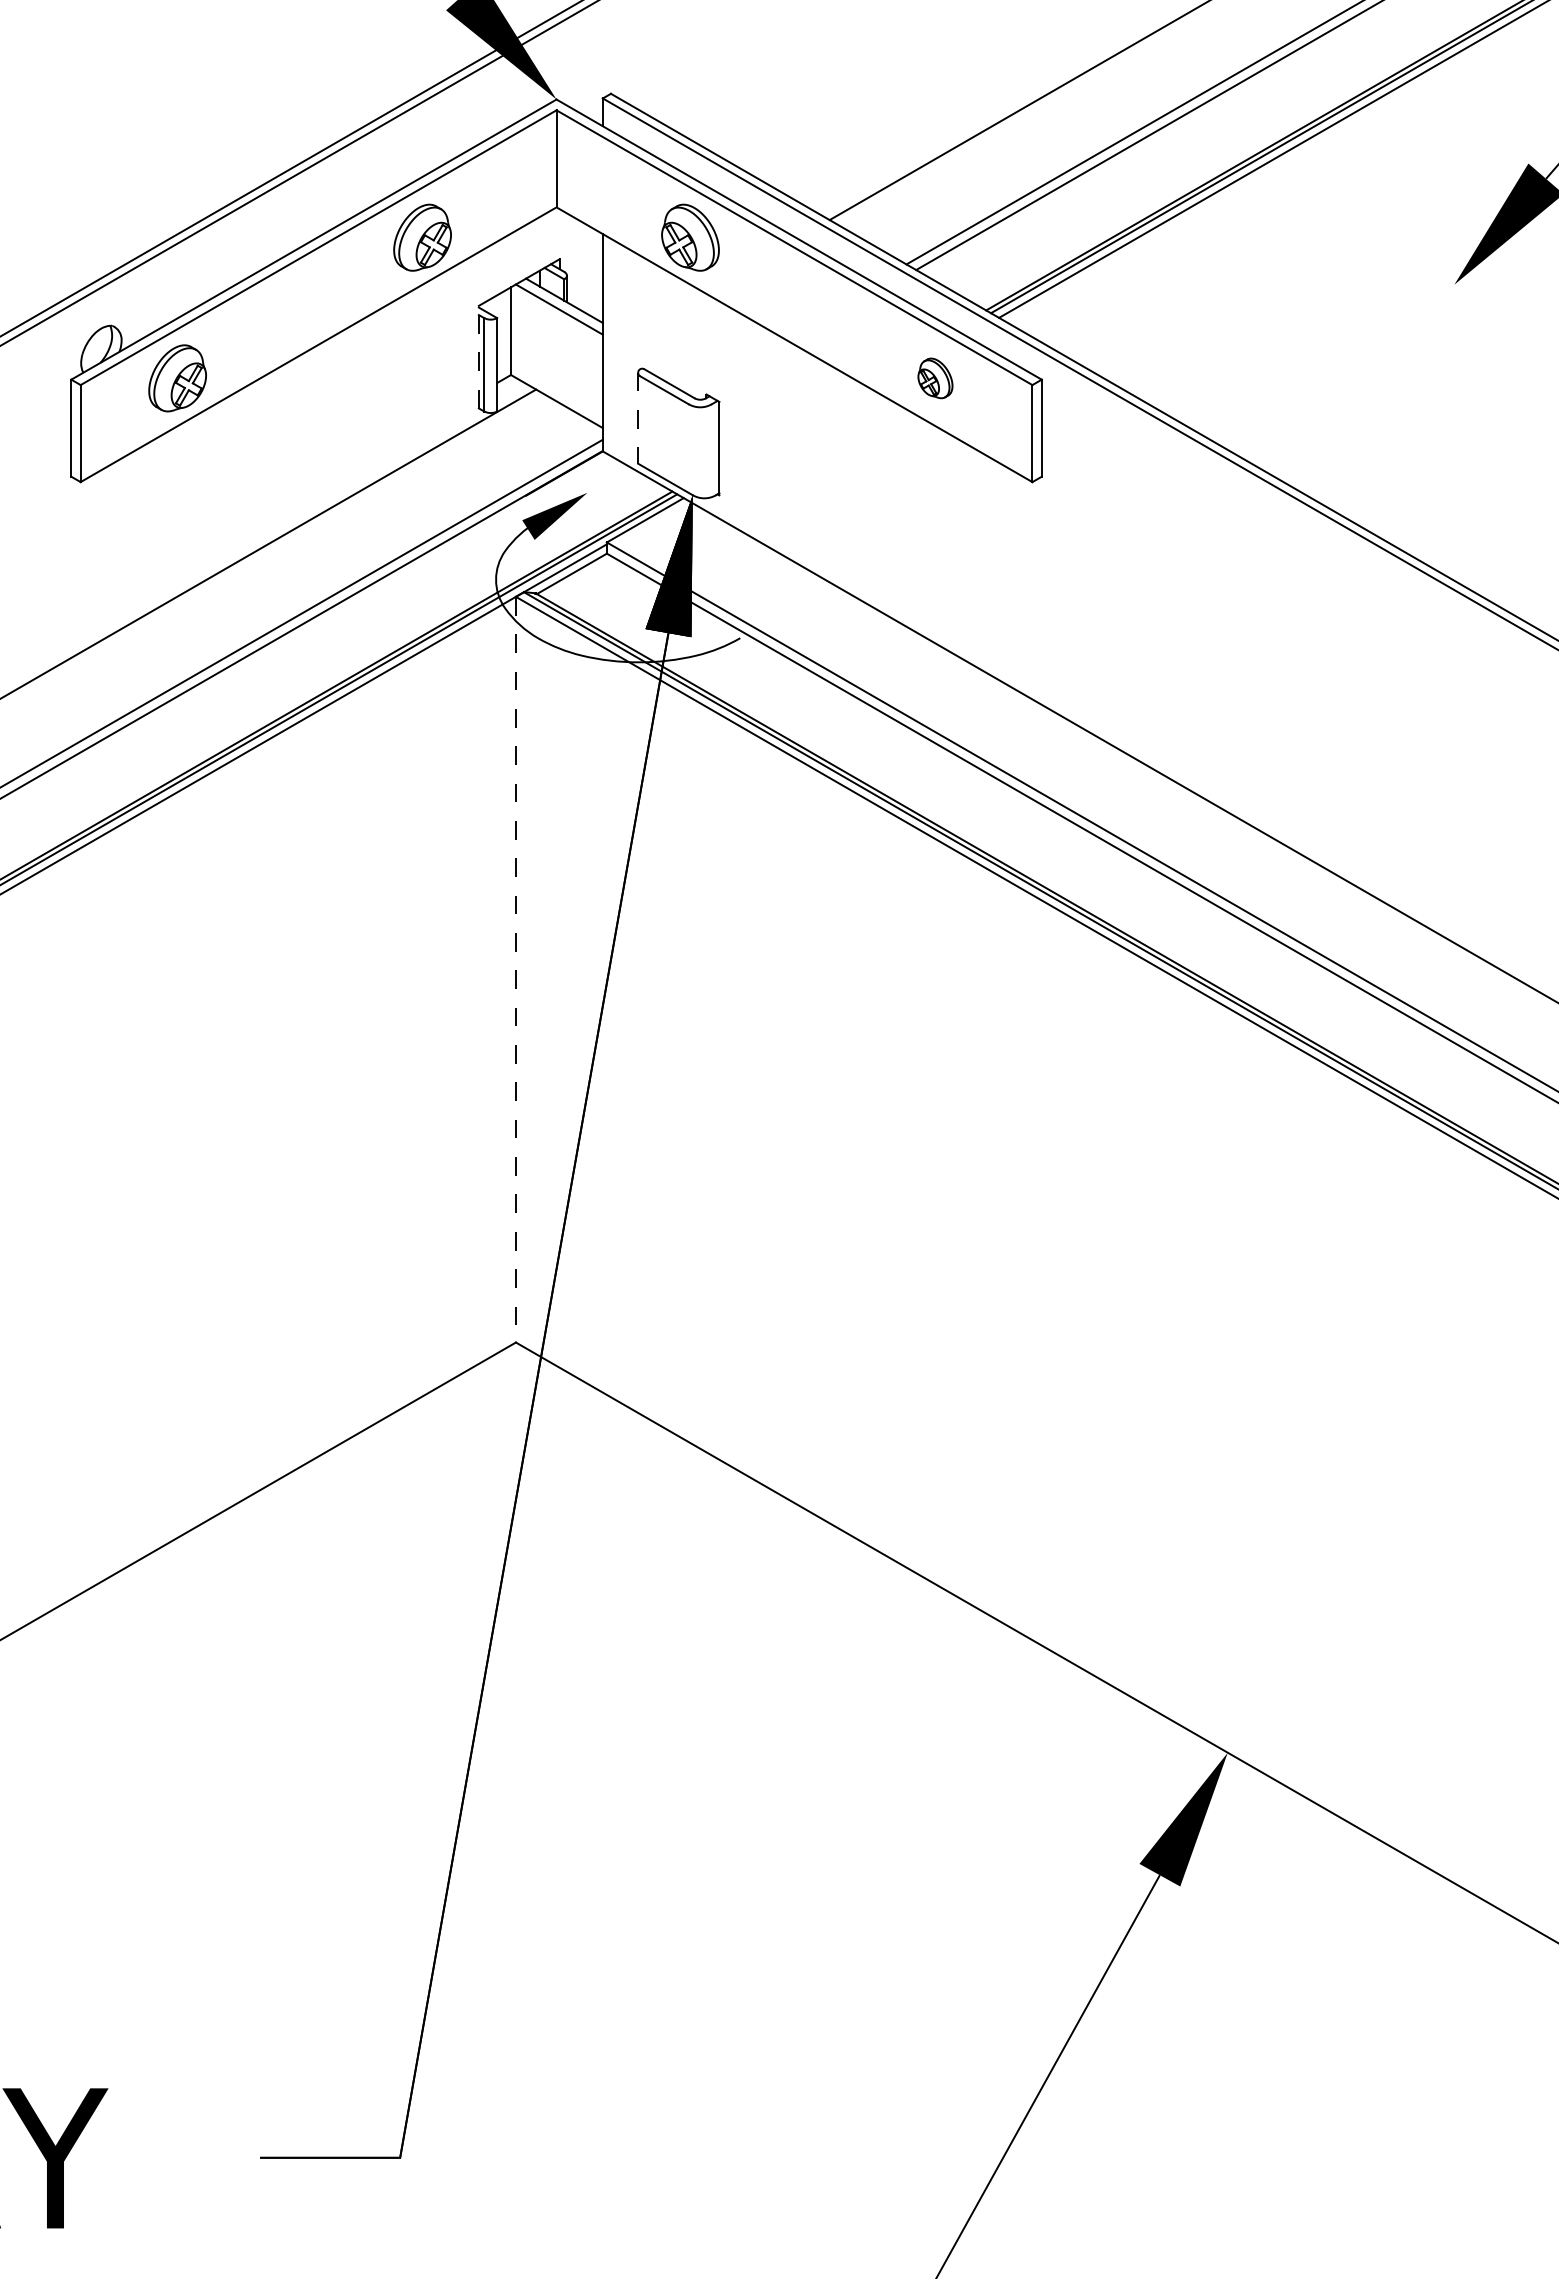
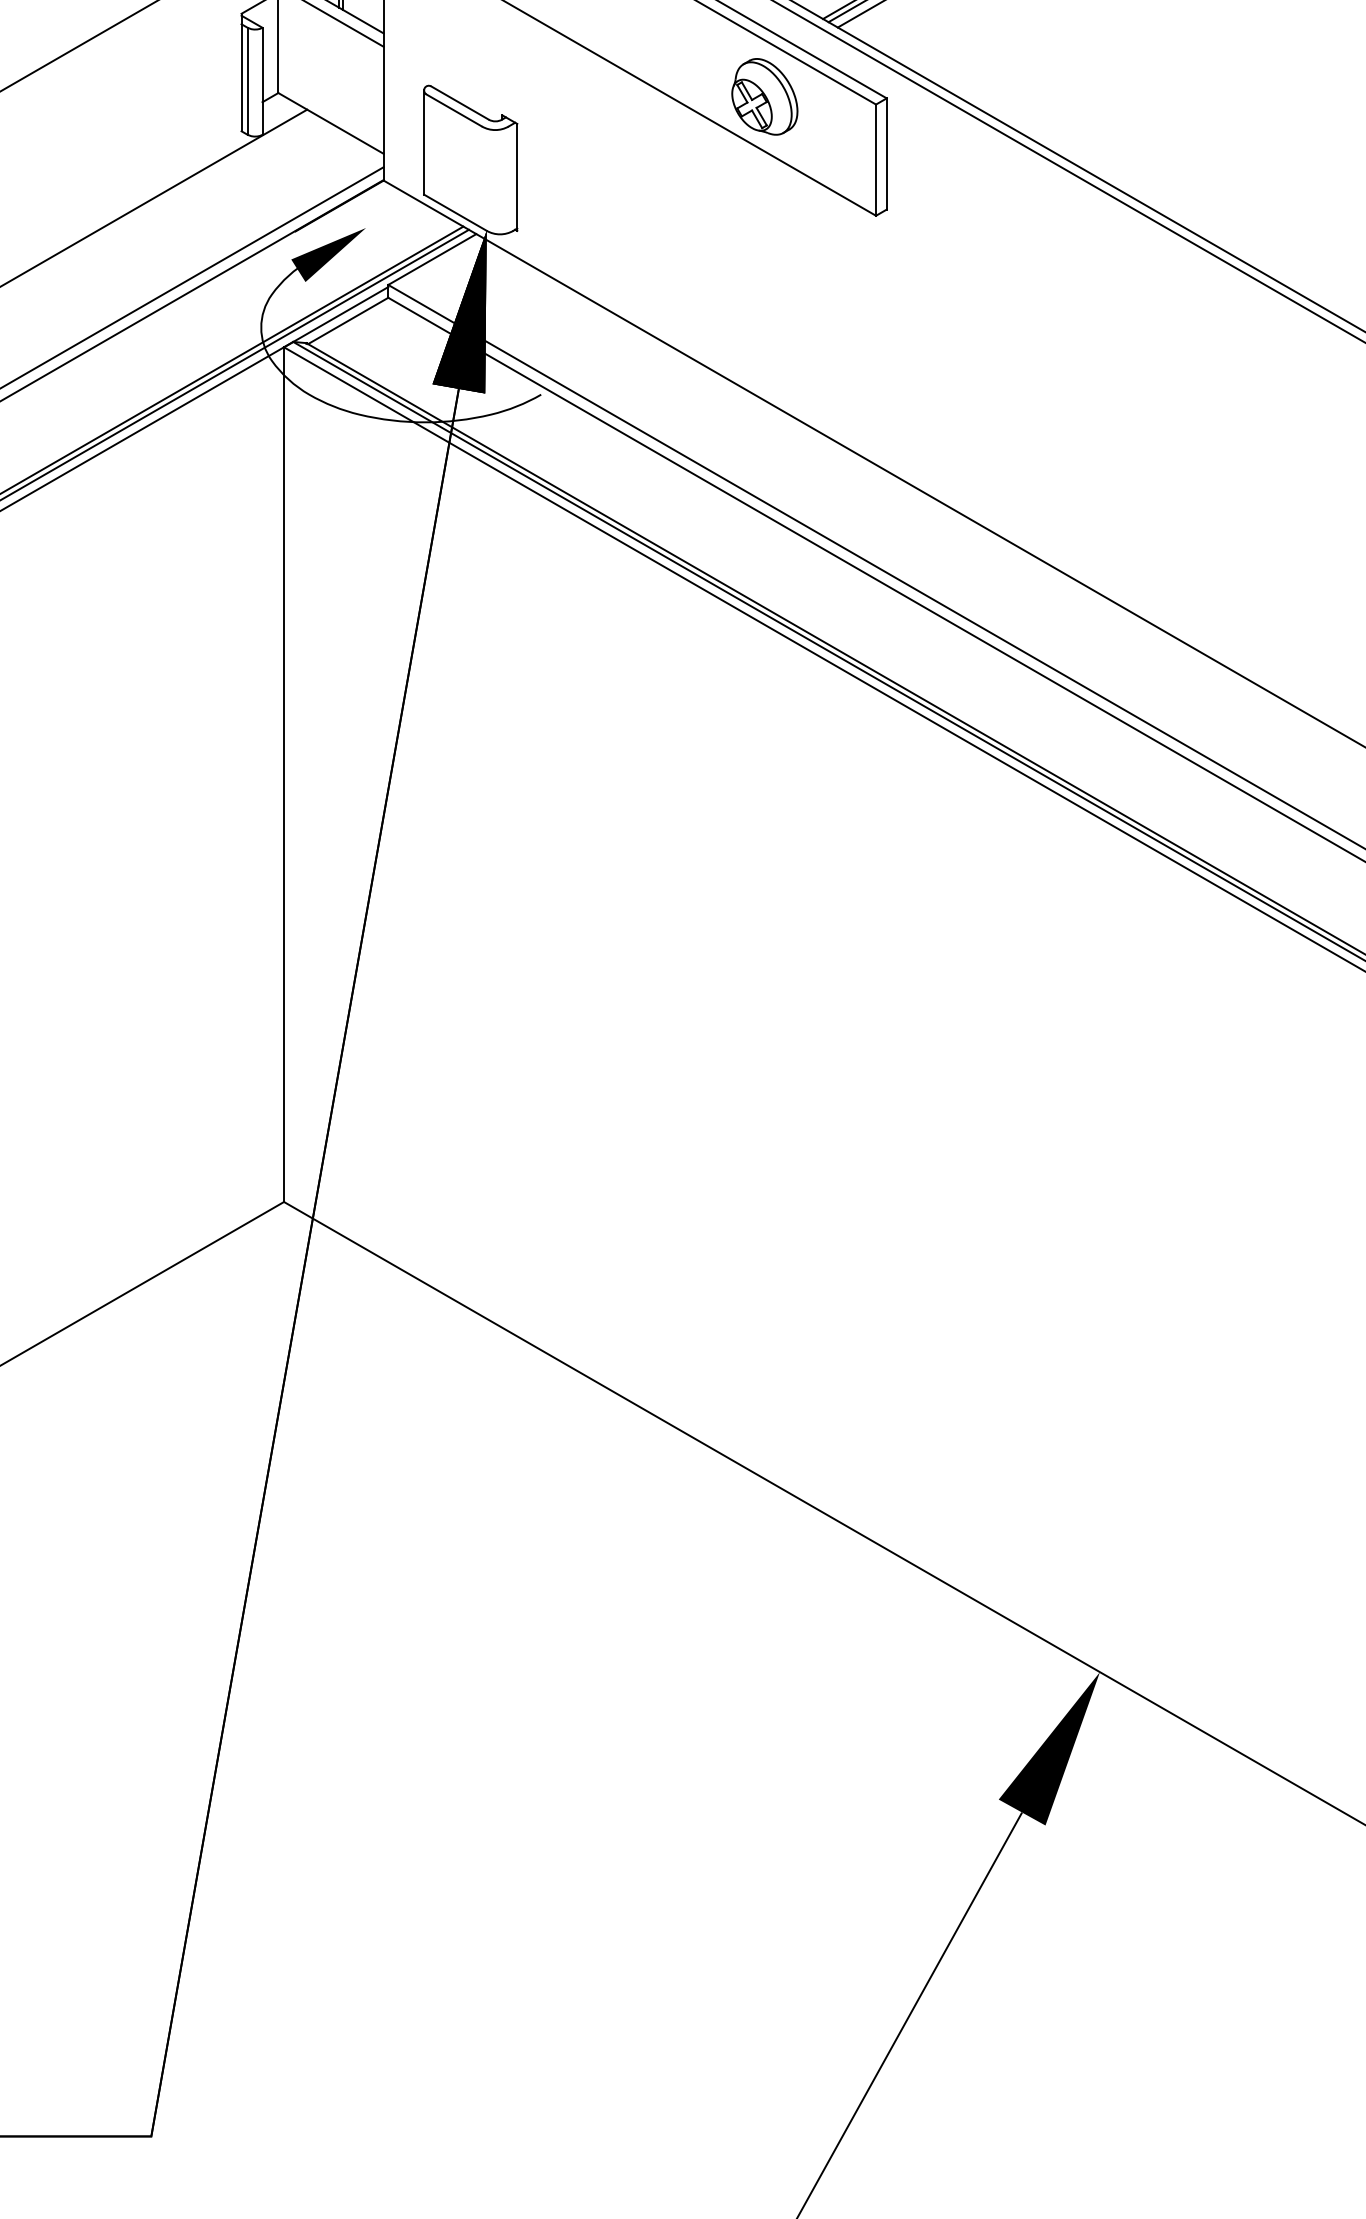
line: (478, 356) -> (241, 71), dashed -> solid
part: (935, 378) -> (764, 97), size x1.67
line: (638, 418) -> (424, 142), dashed -> solid
line: (515, 969) -> (283, 774), dashed -> solid

